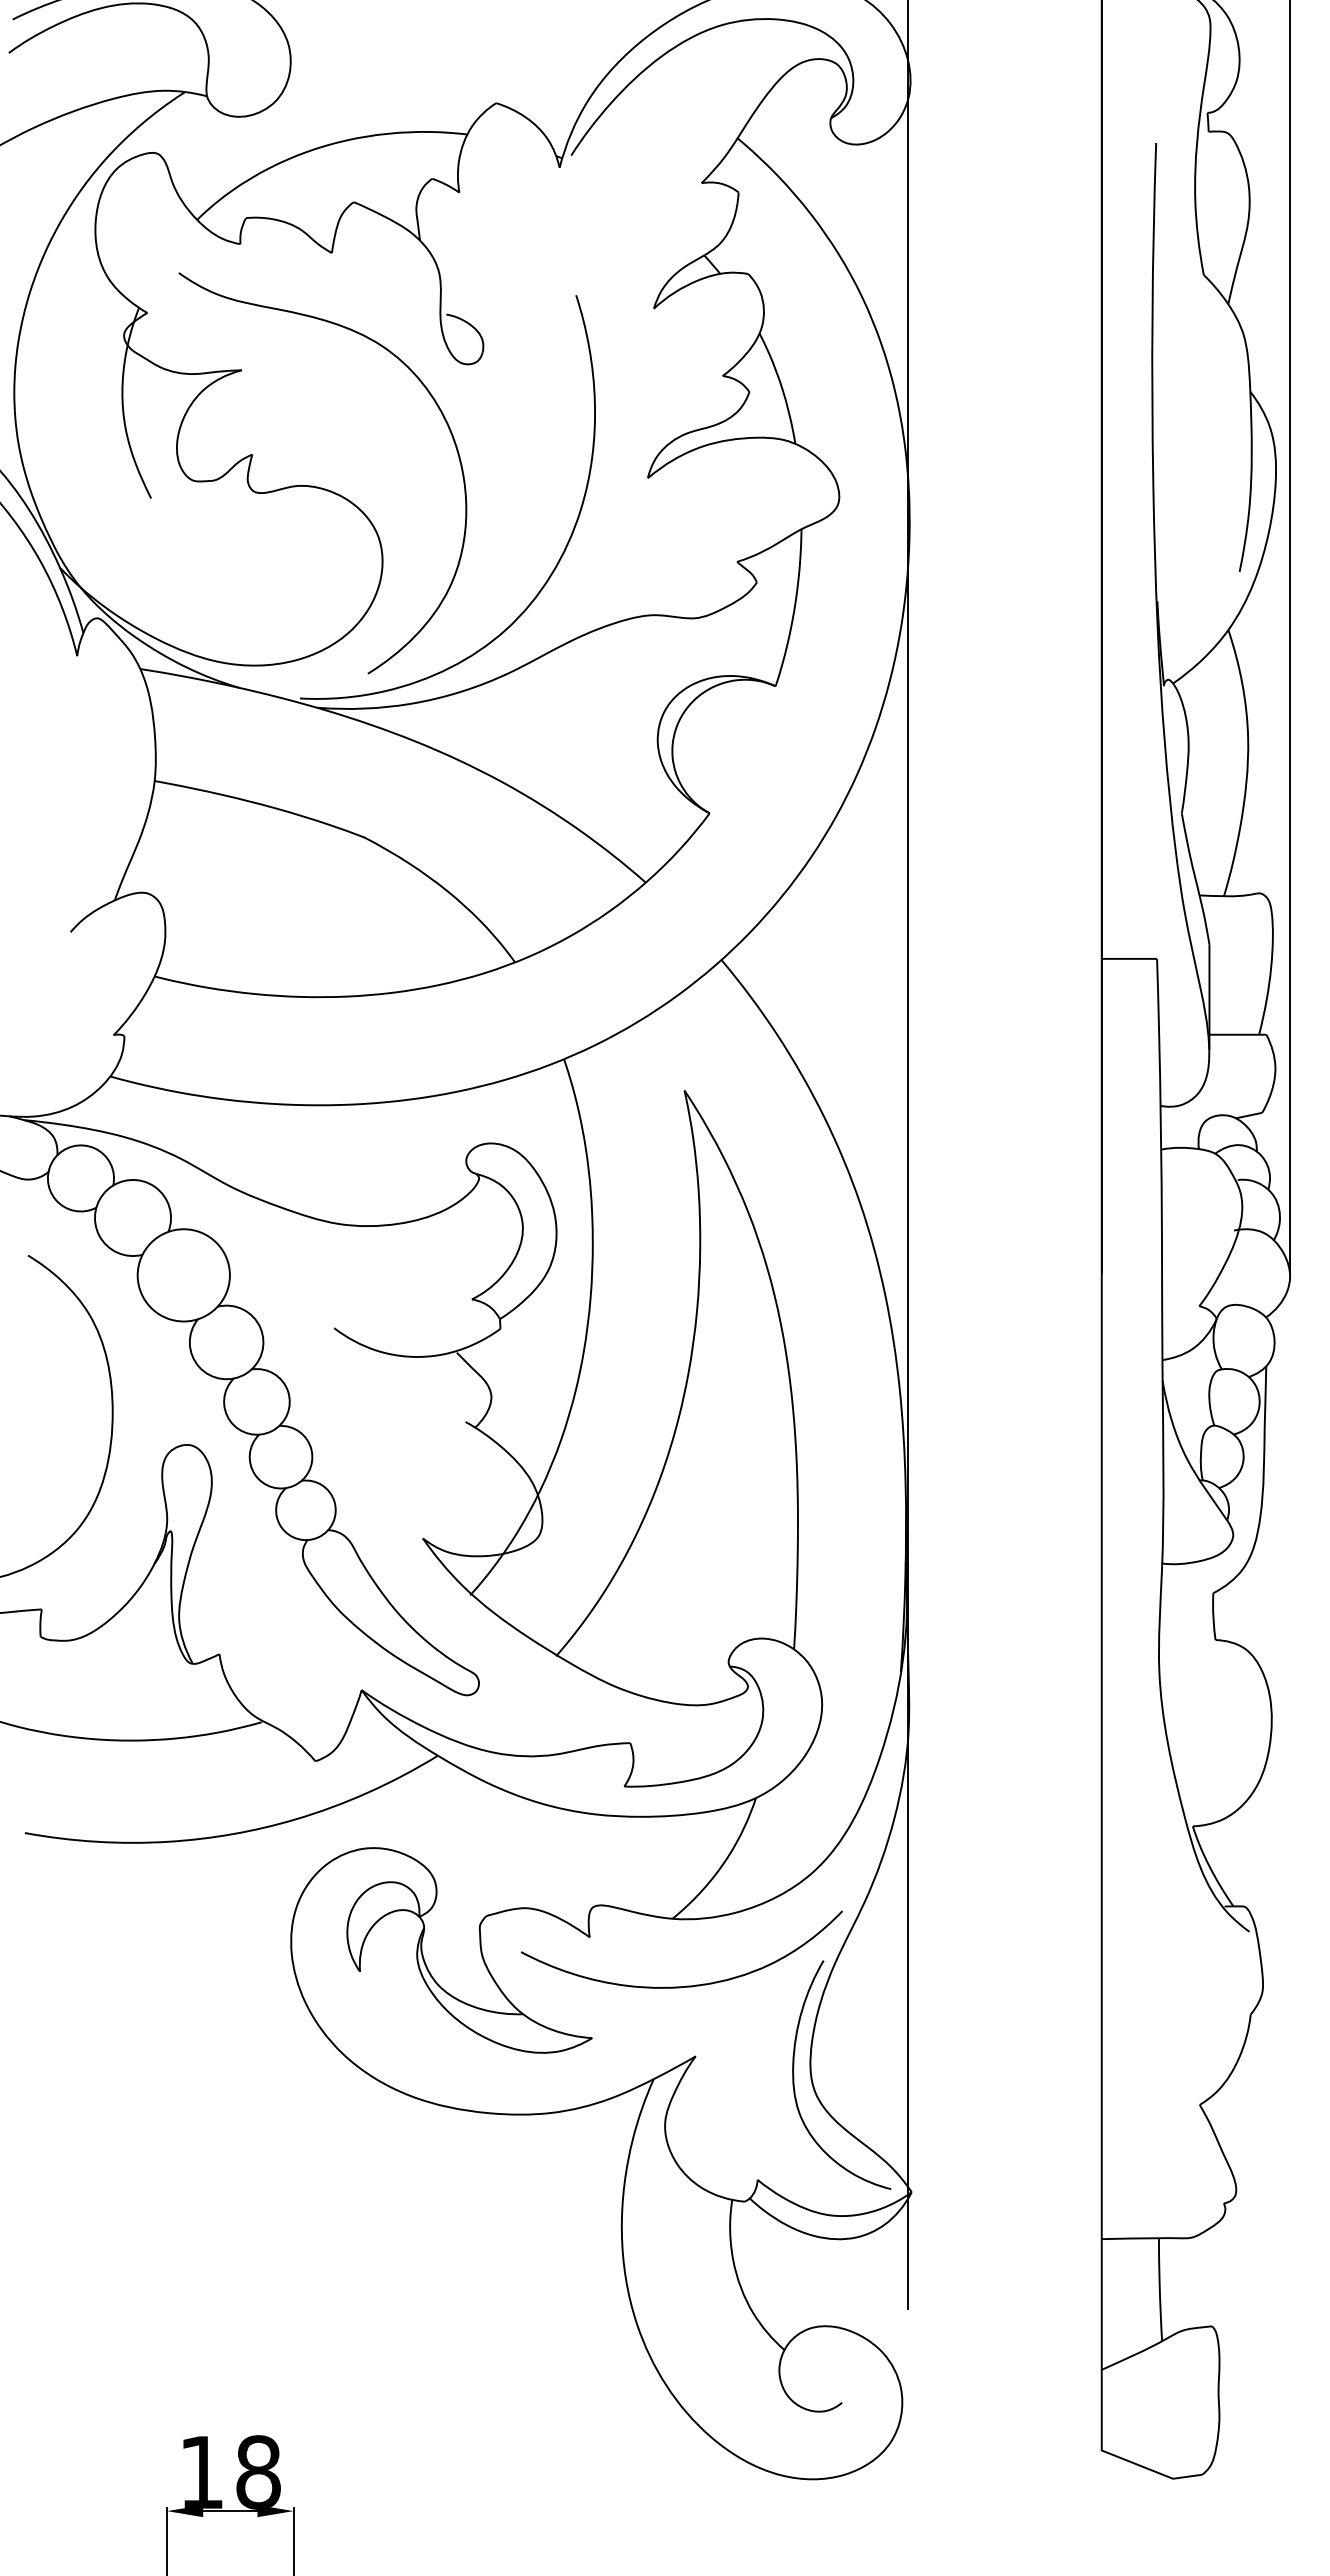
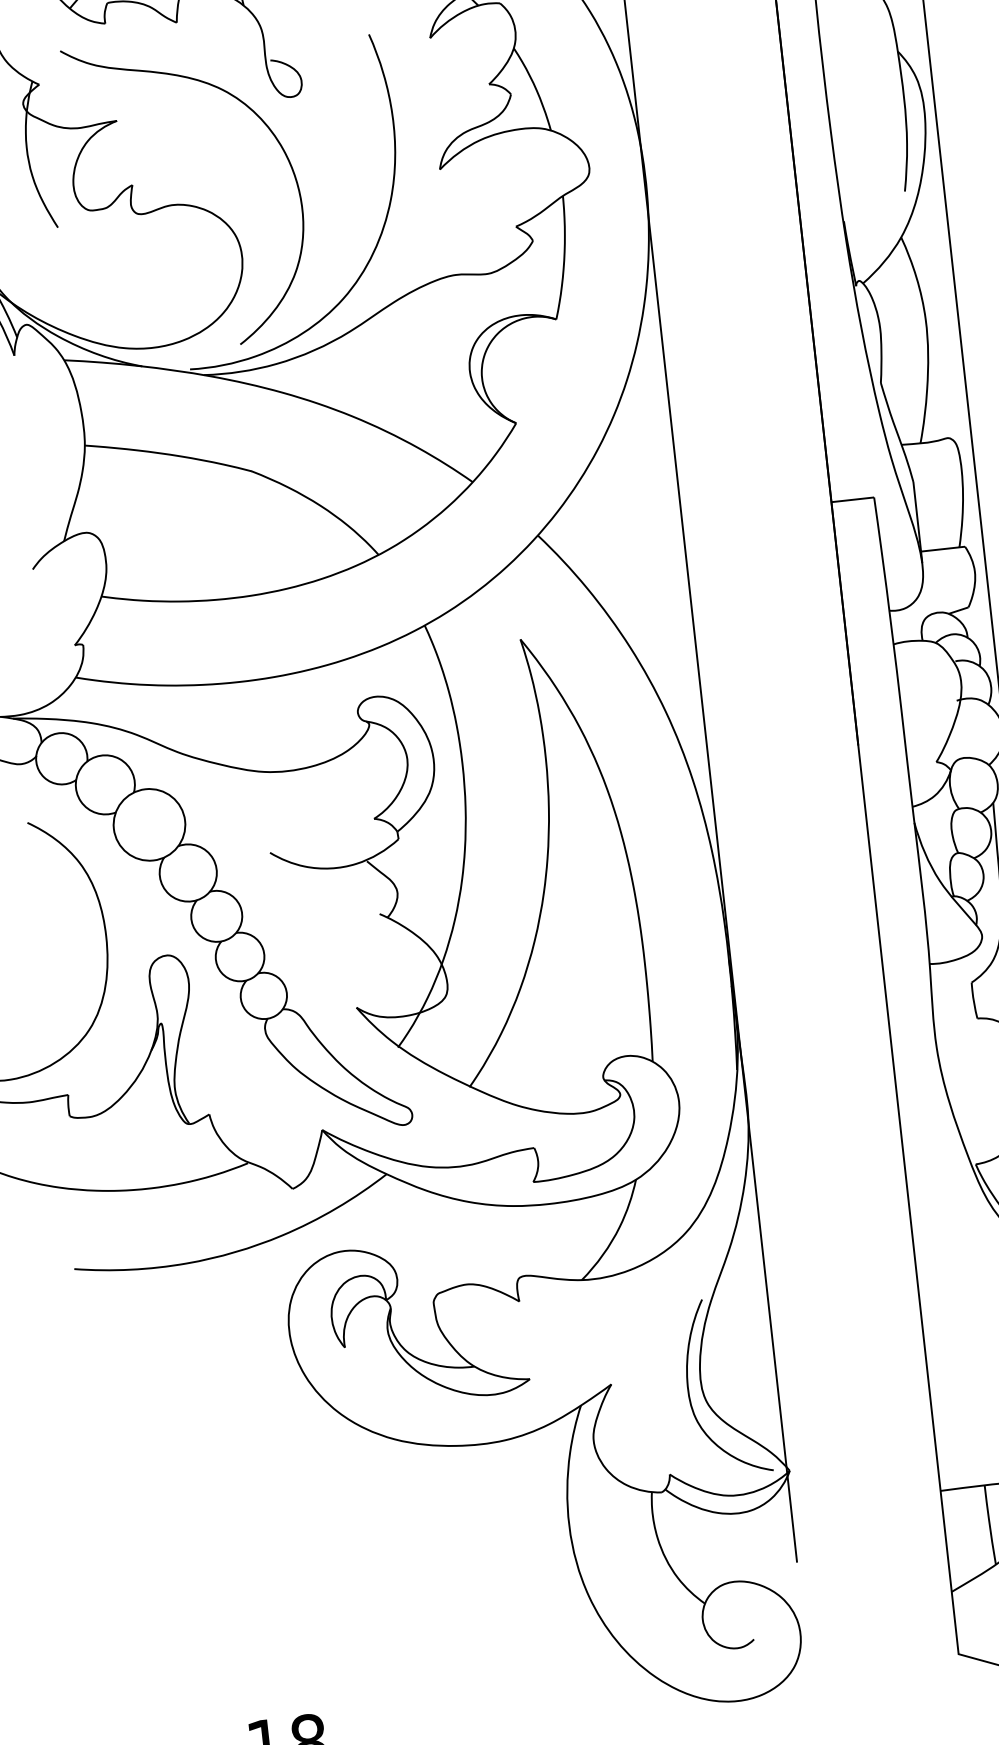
curve: (686, 1985) -> (598, 1330), removed

